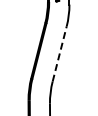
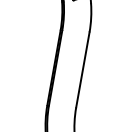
line: (59, 53) -> (82, 69), dashed -> solid

